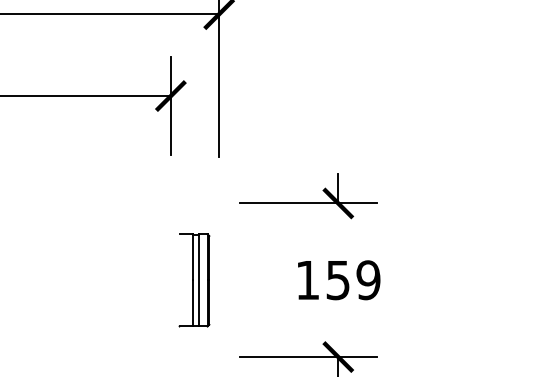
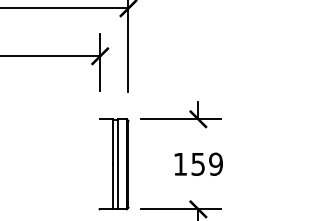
part: (193, 280) -> (113, 164), size x1.67

